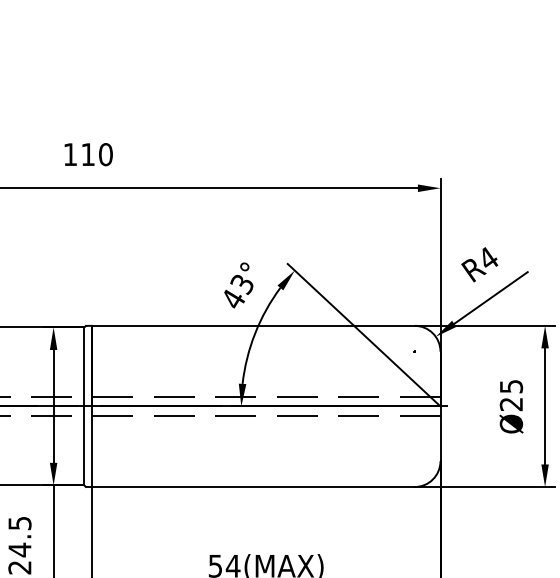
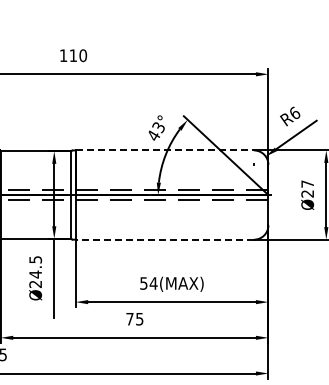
text: (489, 257) -> (295, 112), R4 -> R6
line: (254, 325) -> (165, 150), solid -> dashed
text: (511, 385) -> (307, 183), Ø25 -> Ø27
line: (252, 486) -> (164, 239), solid -> dashed

